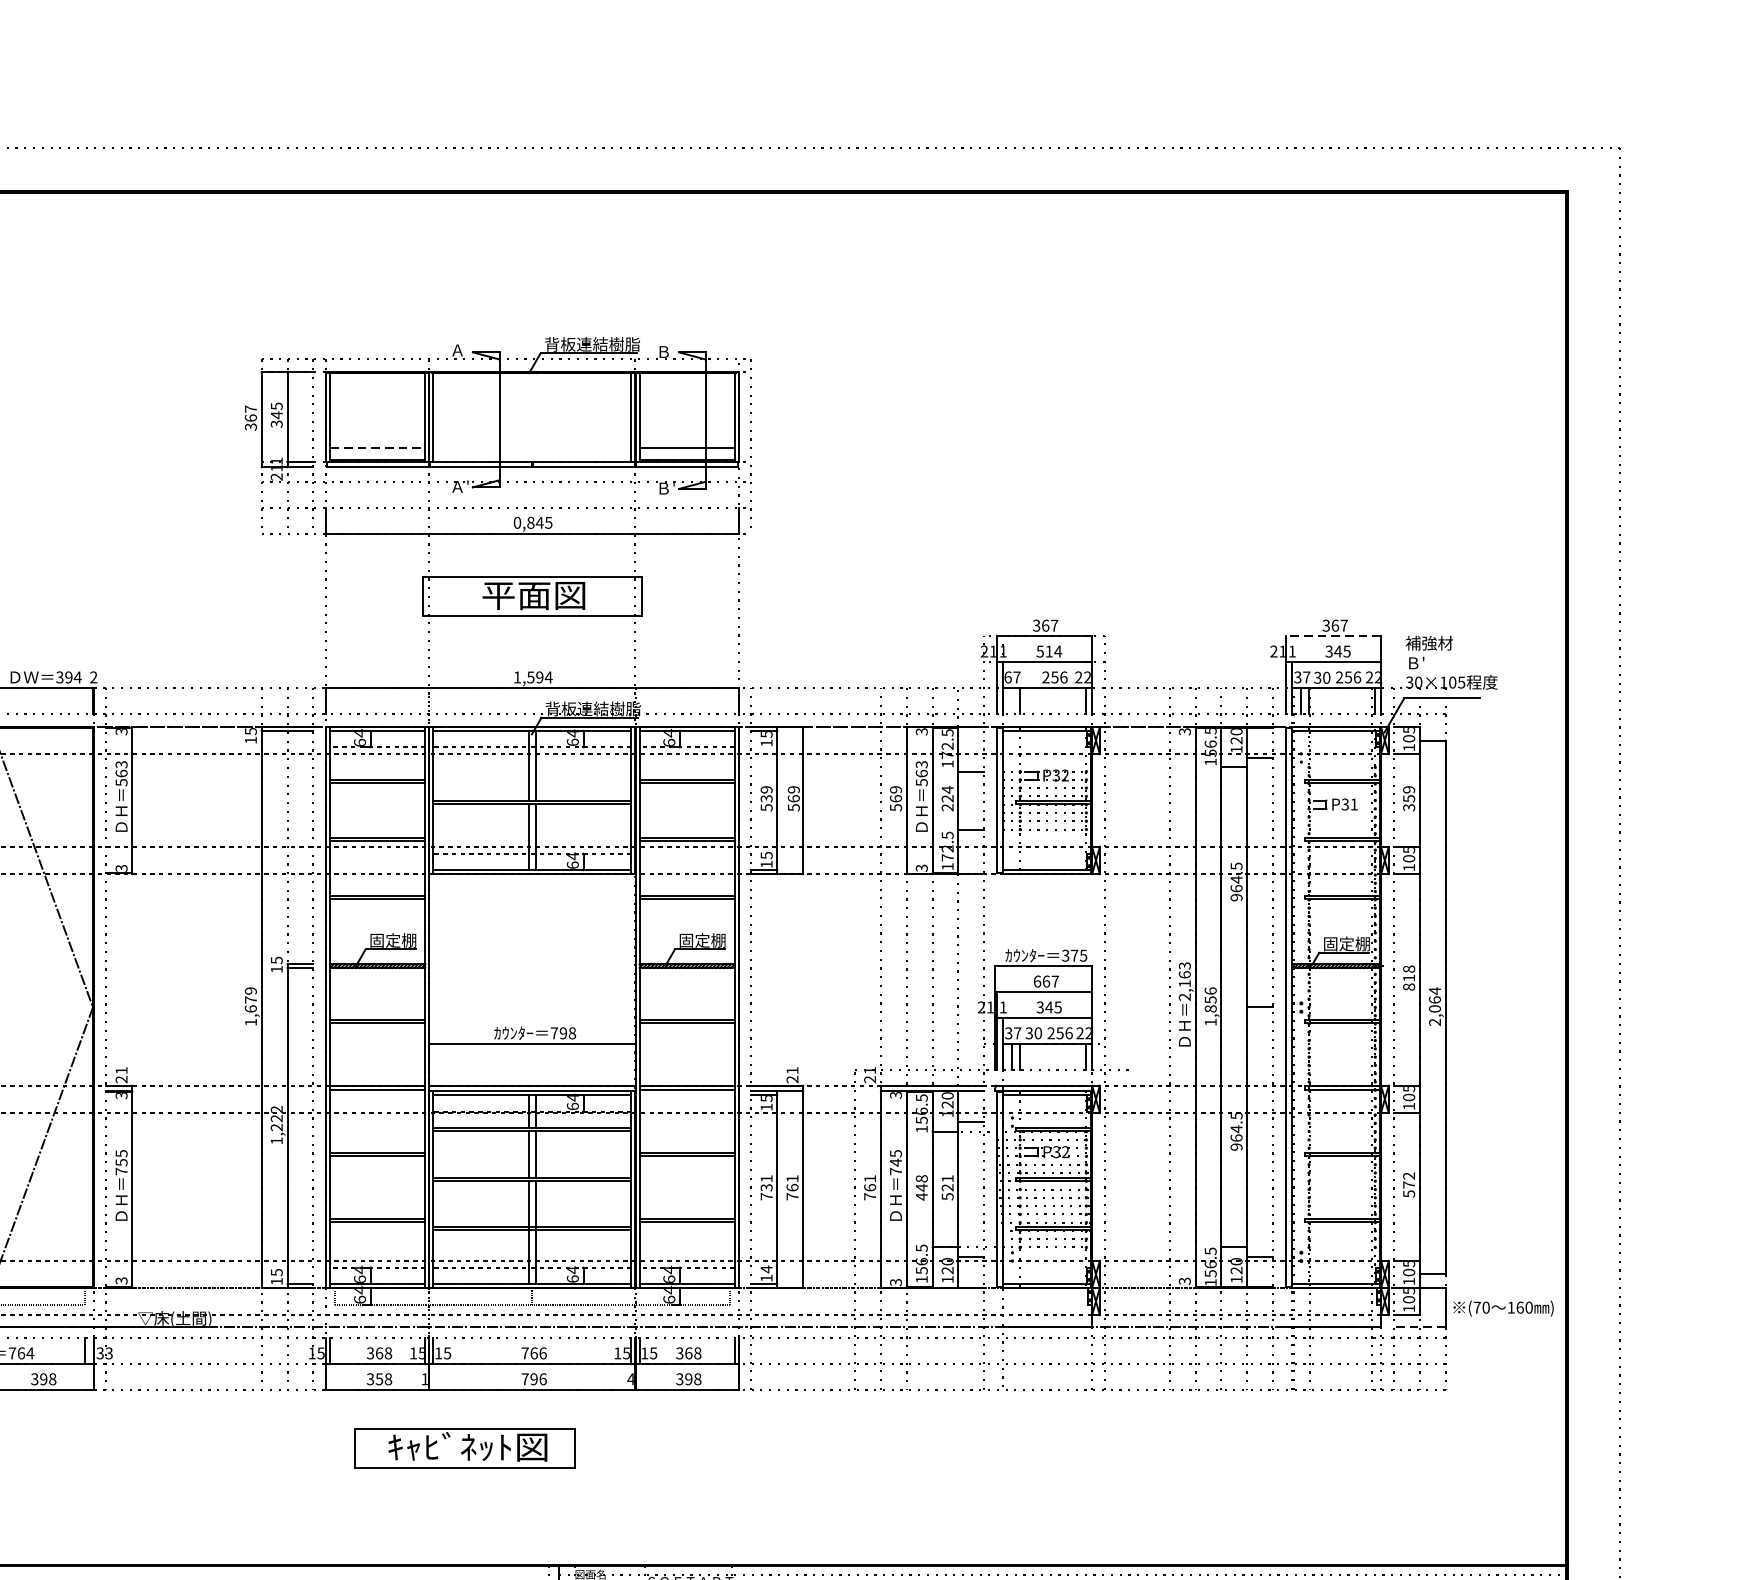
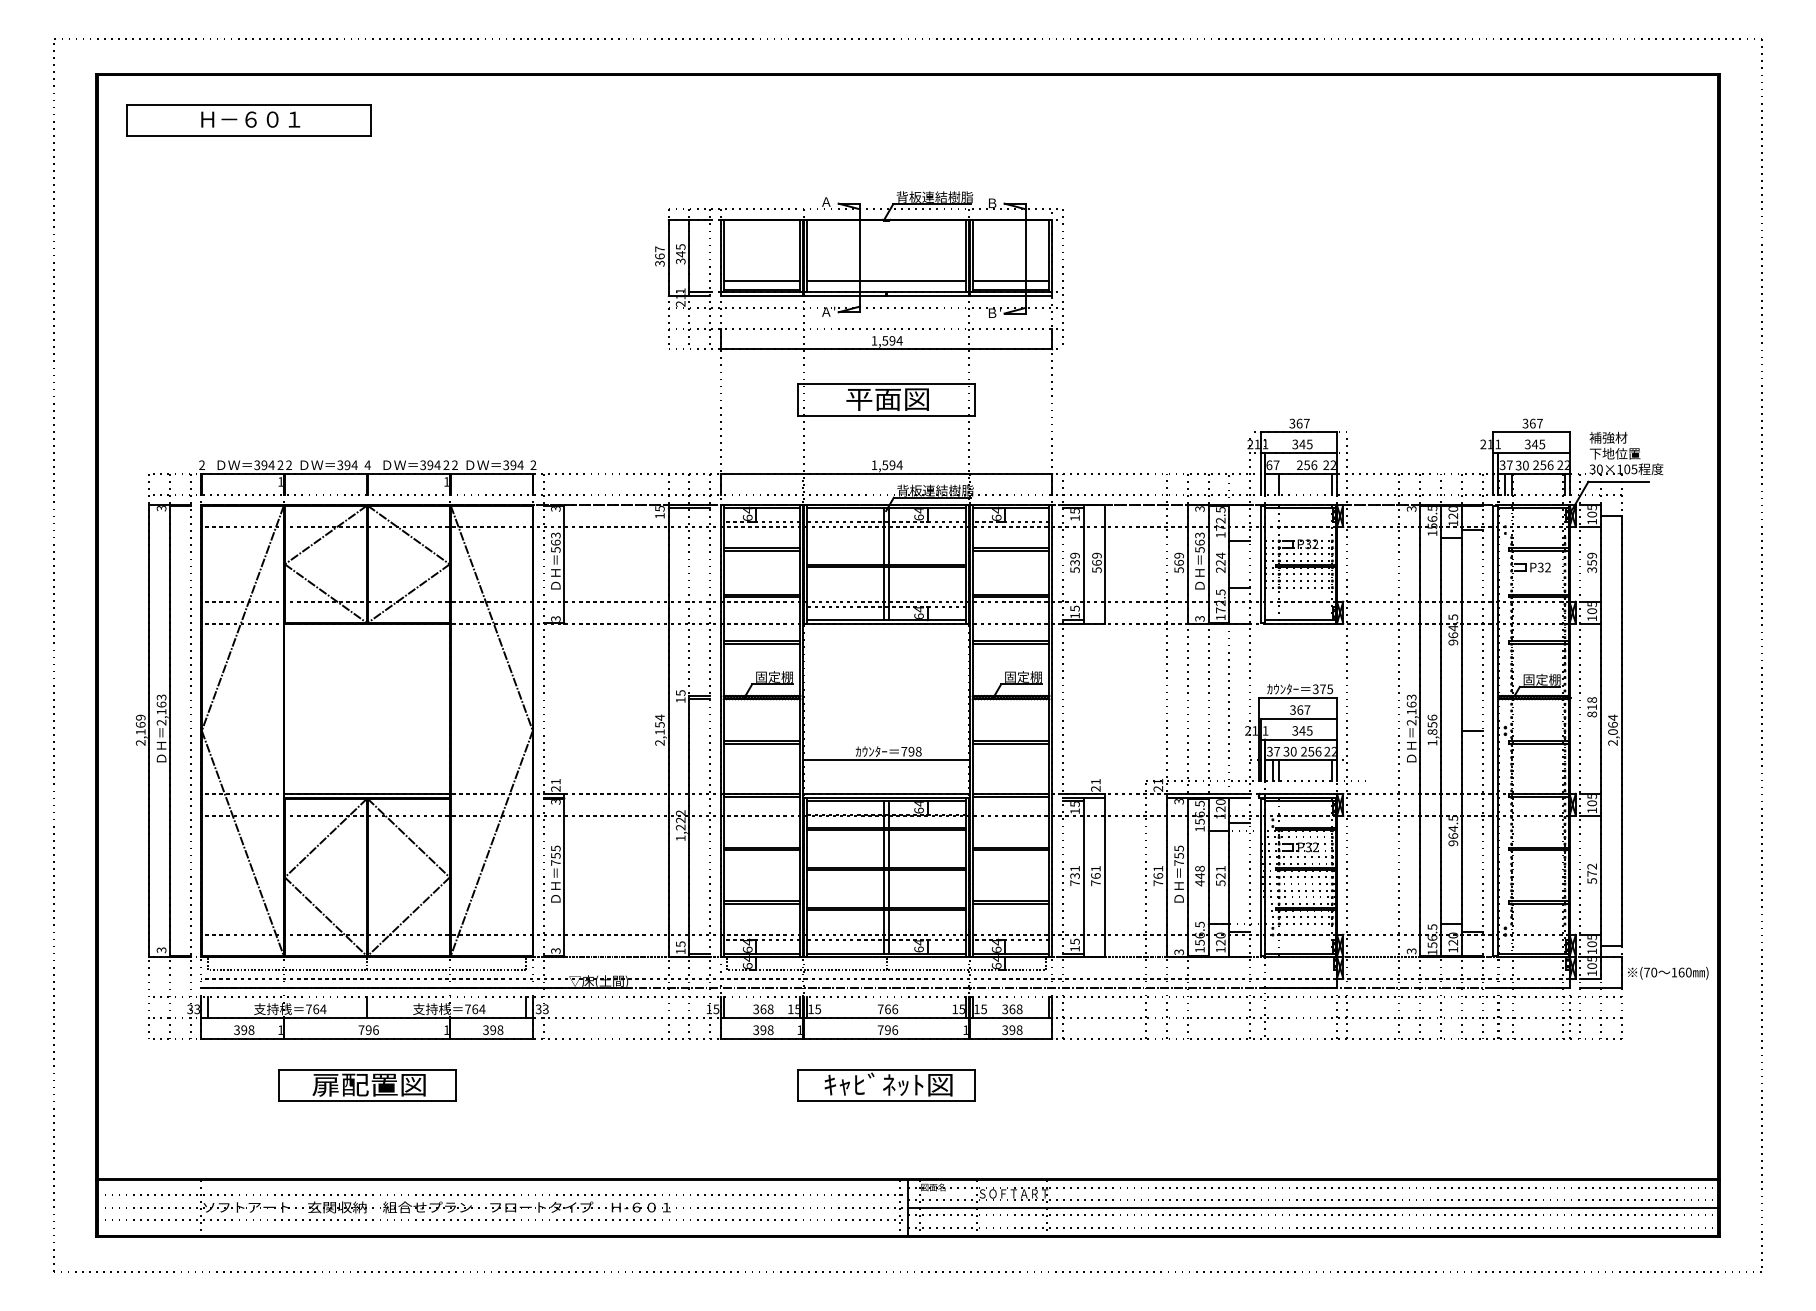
line: (378, 447) -> (762, 280), dashed -> solid
line: (532, 447) -> (886, 280), added
text: (532, 522) -> (886, 340), 0,845 -> 1,594
line: (1332, 636) -> (1530, 432), dashed -> solid
text: (1049, 651) -> (1302, 444), 514 -> 345
text: (1436, 662) -> (1614, 453), Ｂ' -> 下地位置
text: (1353, 804) -> (1547, 567), P31 -> P32
text: (1036, 980) -> (1292, 709), 667 -> 367
text: (250, 1005) -> (659, 729), 1,679 -> 2,154
text: (895, 1162) -> (1178, 855), 745 -> 755
text: (765, 1269) -> (1074, 941), 14 -> 15
line: (1419, 1326) -> (1600, 987), dashed -> solid
text: (379, 1378) -> (763, 1029), 358 -> 398
text: (629, 1378) -> (964, 1029), 4 -> 1
part: (465, 1448) -> (886, 1085), moved

